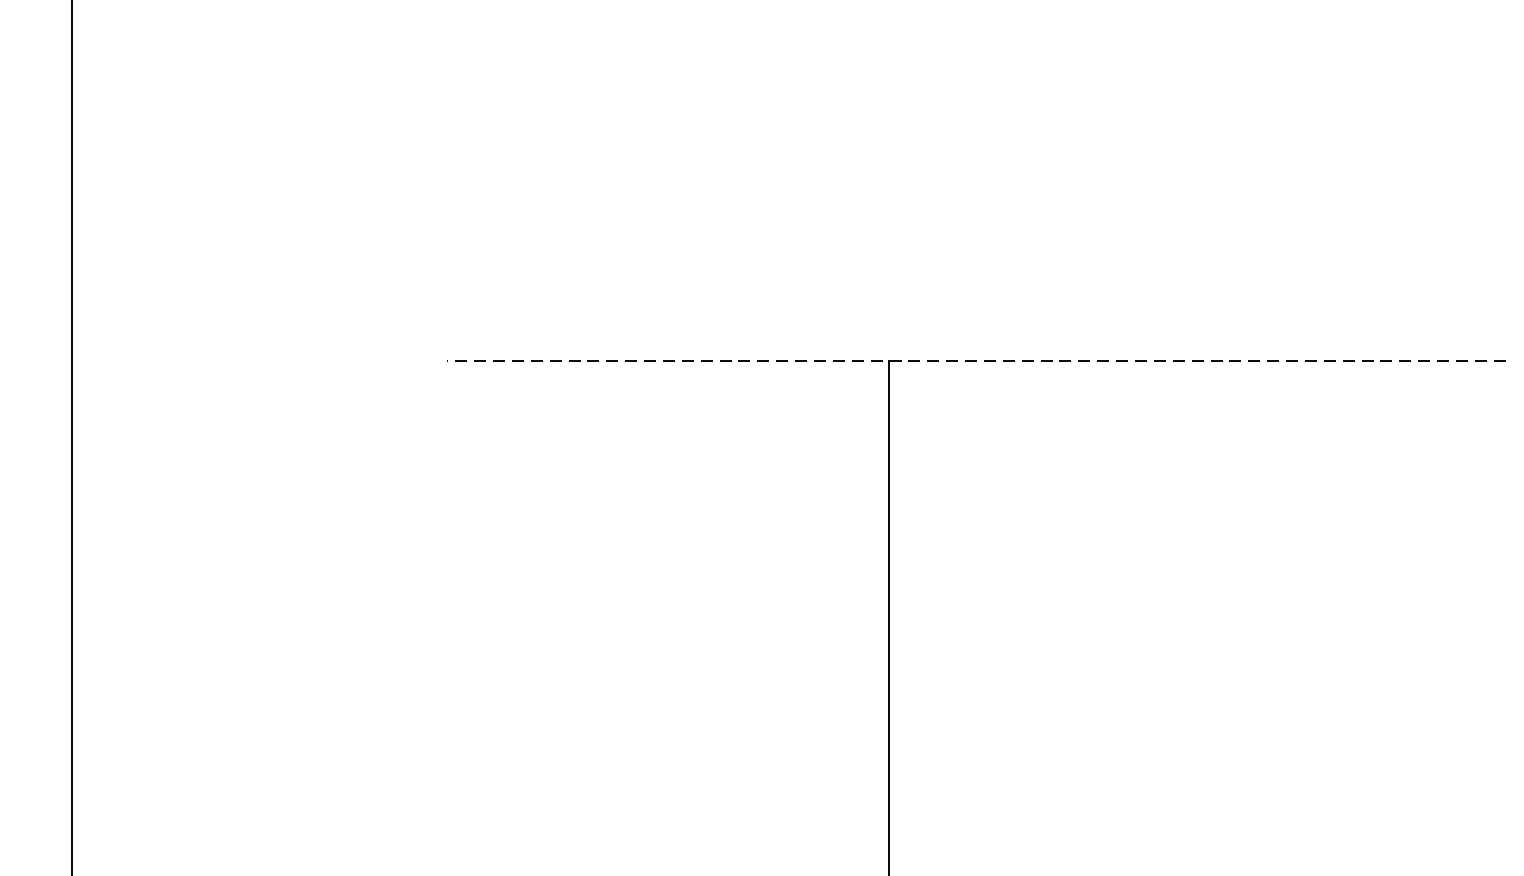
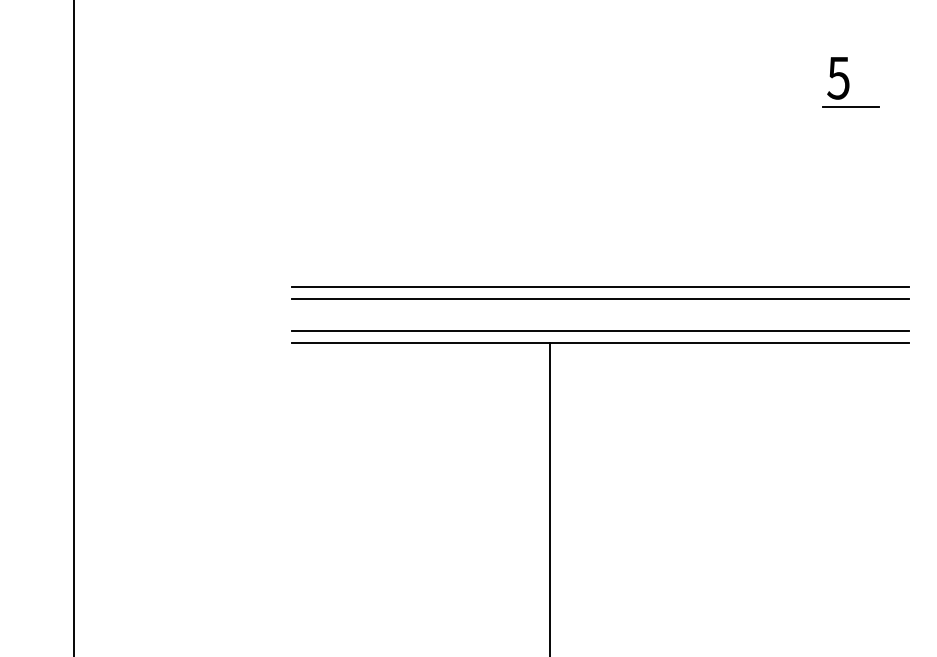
line: (976, 262) -> (600, 286), added
line: (976, 283) -> (600, 298), added
line: (976, 340) -> (600, 331), added
line: (974, 360) -> (599, 343), dashed -> solid

